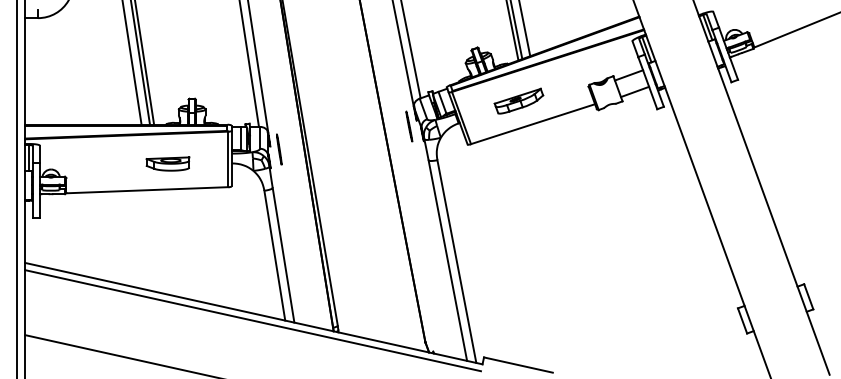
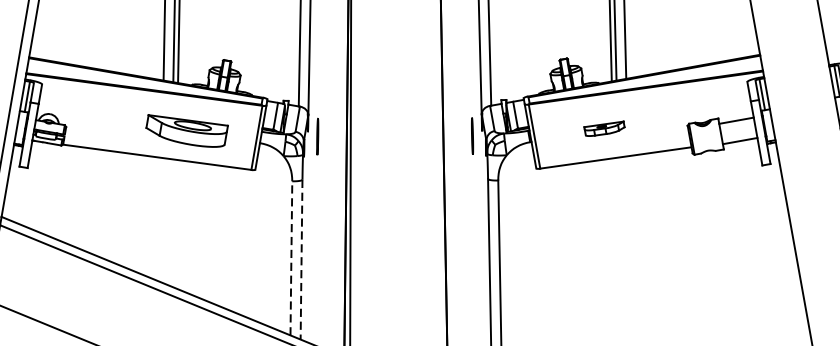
part: (518, 100) -> (603, 127), size x0.7
part: (167, 163) -> (185, 130), size x1.6
line: (274, 255) -> (291, 258), solid -> dashed
line: (283, 255) -> (301, 259), solid -> dashed

